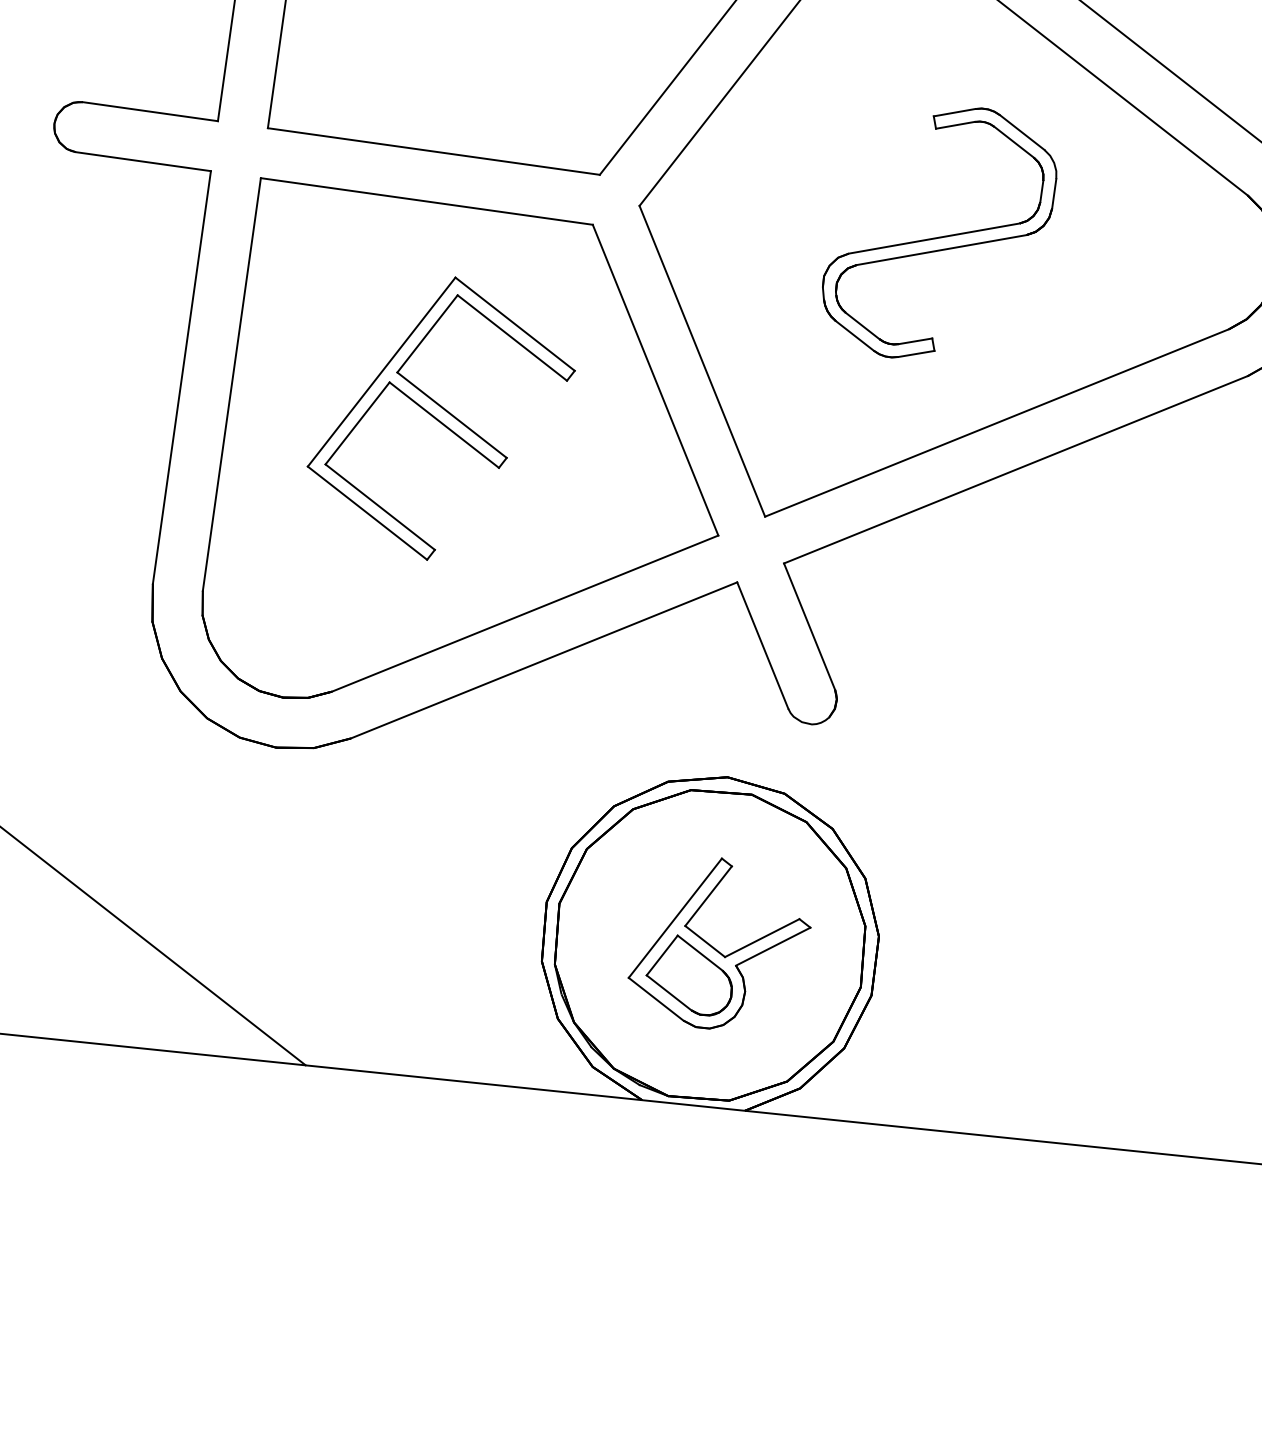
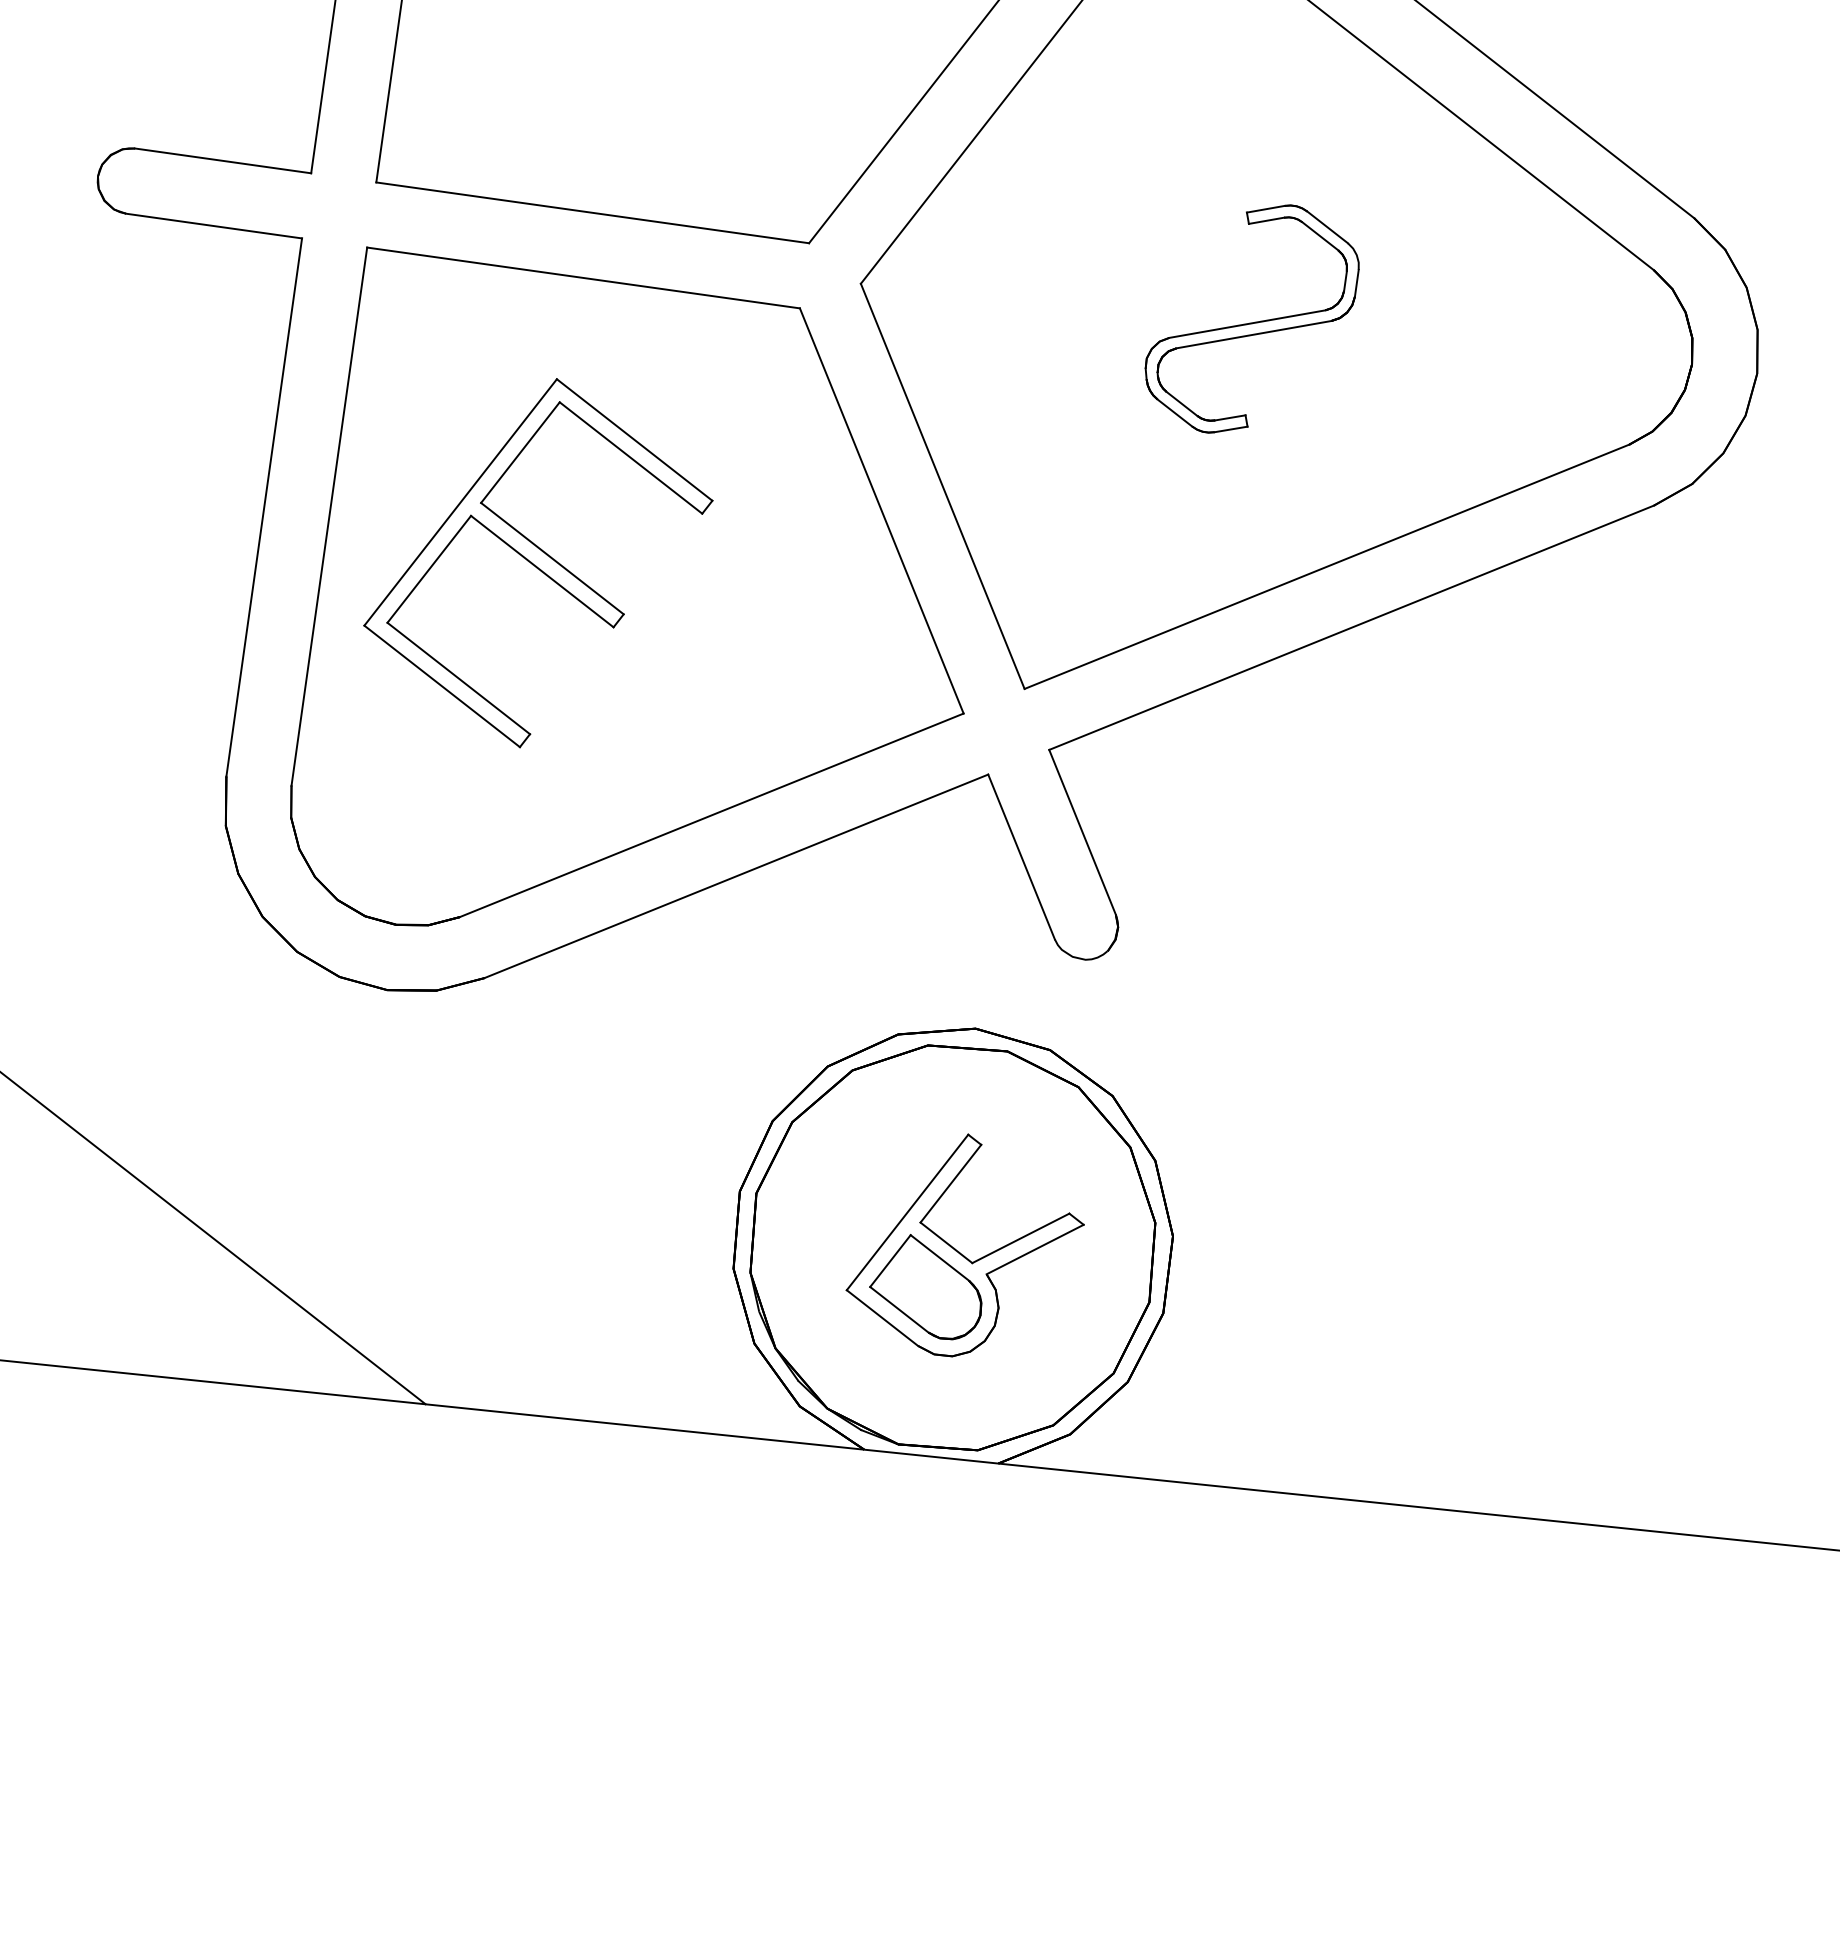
part: (939, 232) -> (1252, 318), size x0.7
part: (441, 418) -> (538, 563), moved

